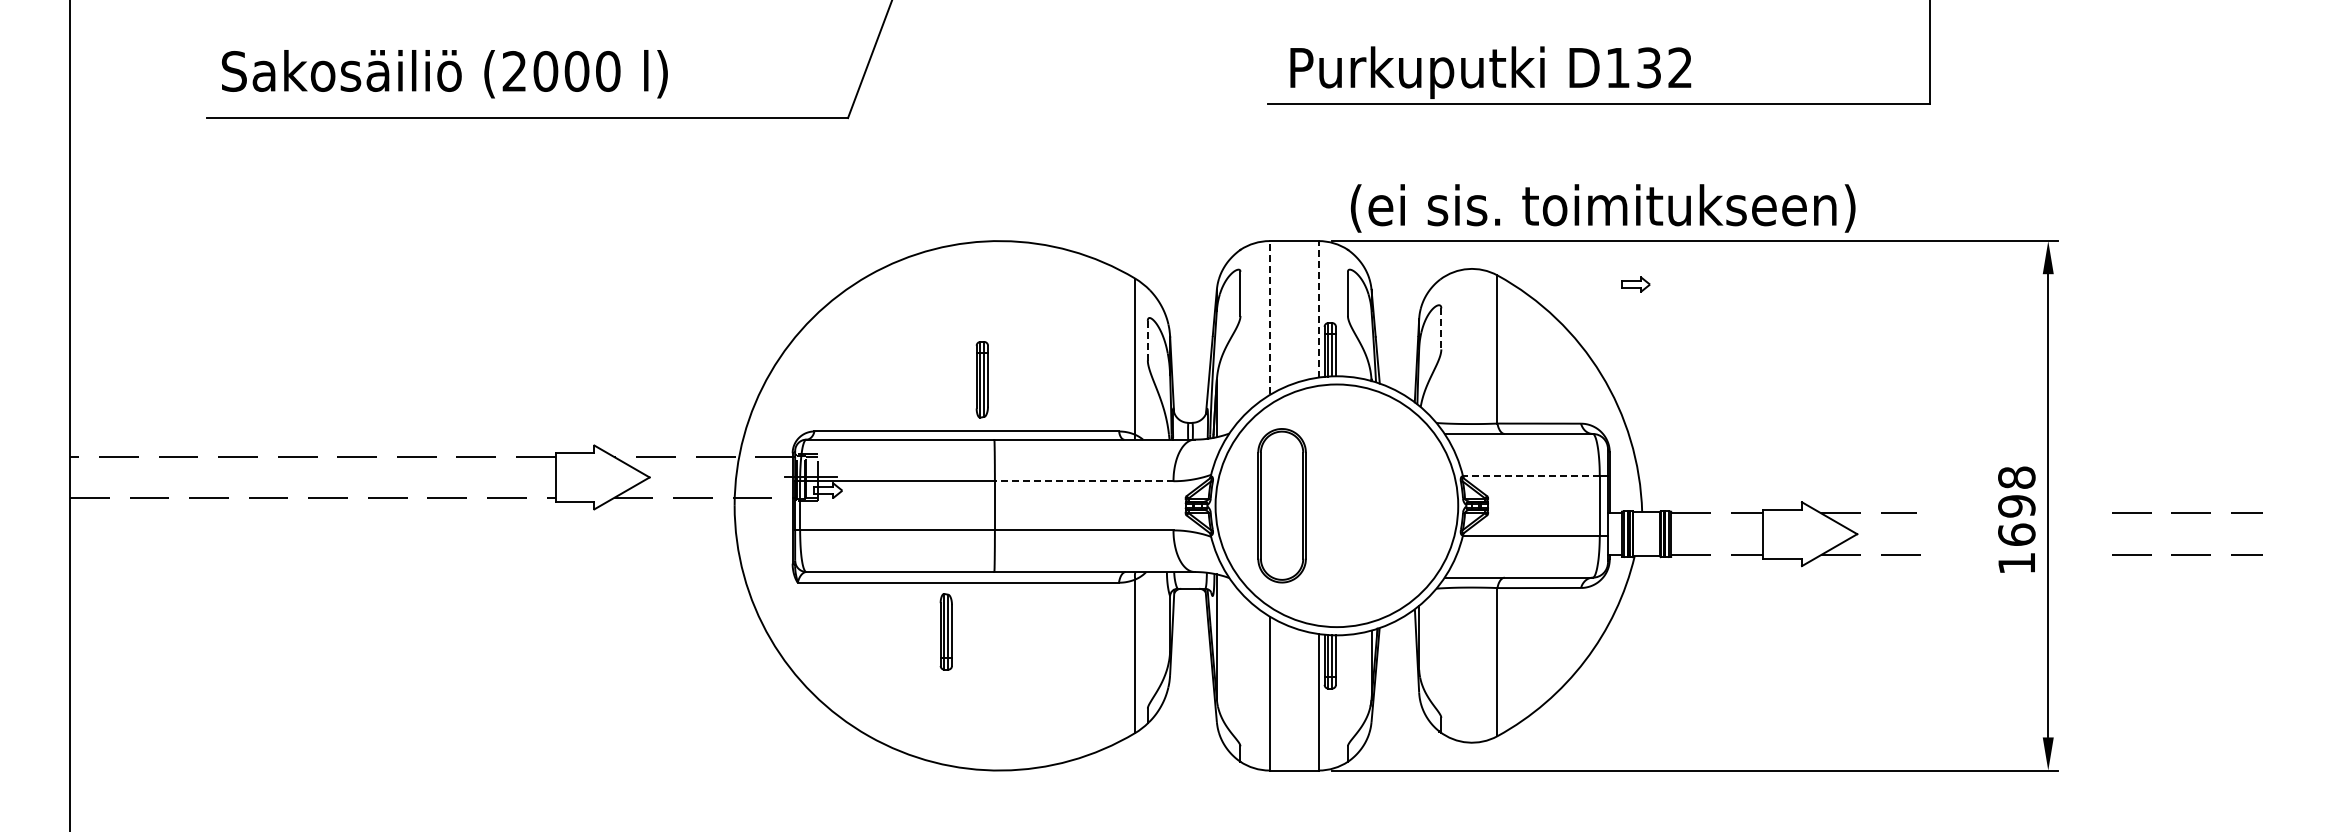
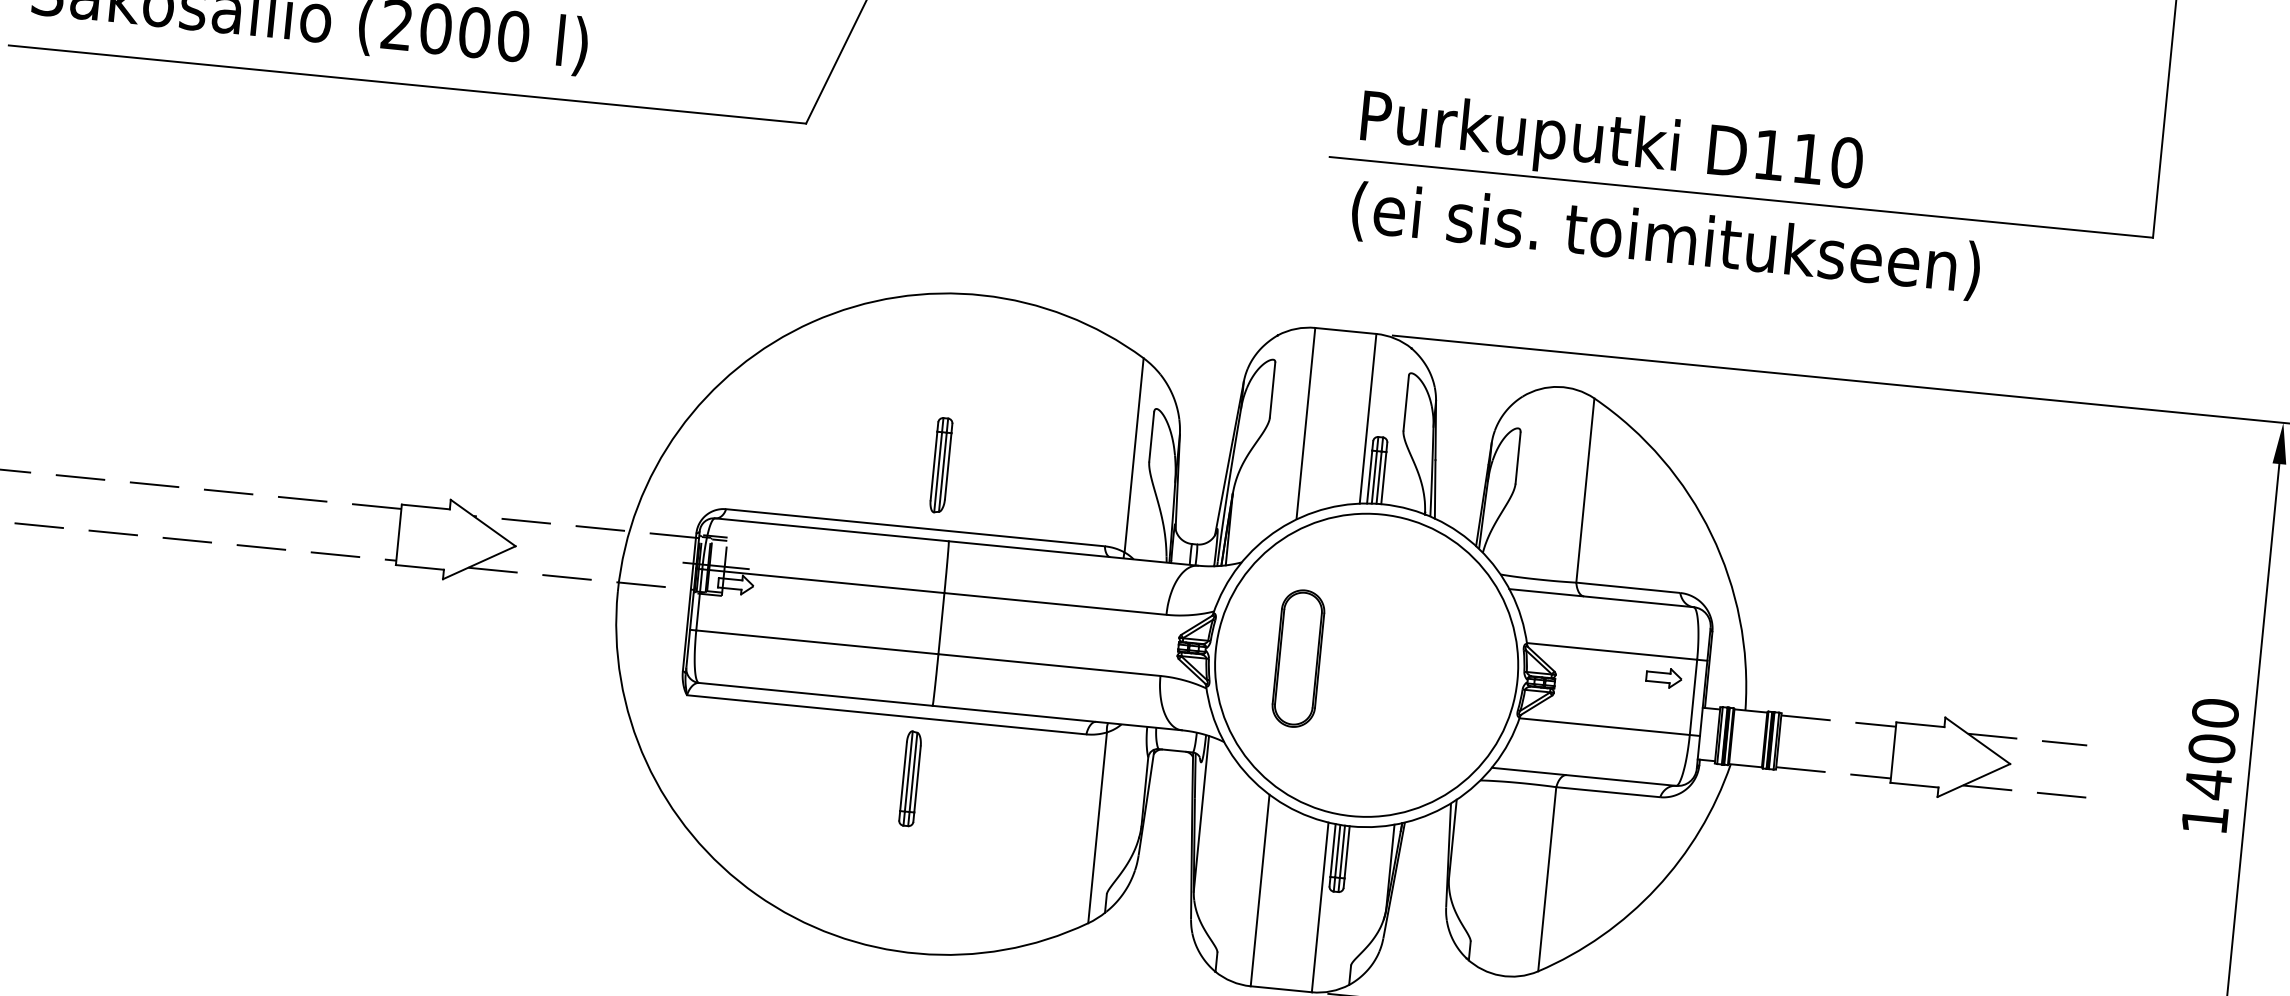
text: (1664, 67) -> (1827, 160), D132 -> D110
text: (1602, 208) -> (1665, 241), moved
part: (1635, 284) -> (1663, 677), moved
line: (1318, 308) -> (1367, 417), dashed -> solid
line: (1269, 317) -> (1305, 422), dashed -> solid
line: (1441, 328) -> (1518, 457), dashed -> solid
line: (1147, 340) -> (1151, 436), dashed -> solid
line: (1530, 475) -> (1611, 651), dashed -> solid
line: (1083, 481) -> (1054, 604), dashed -> solid
part: (1281, 505) -> (1297, 658), size x0.71
text: (2016, 506) -> (2211, 749), 1698 -> 1400
part: (945, 631) -> (909, 778), moved

